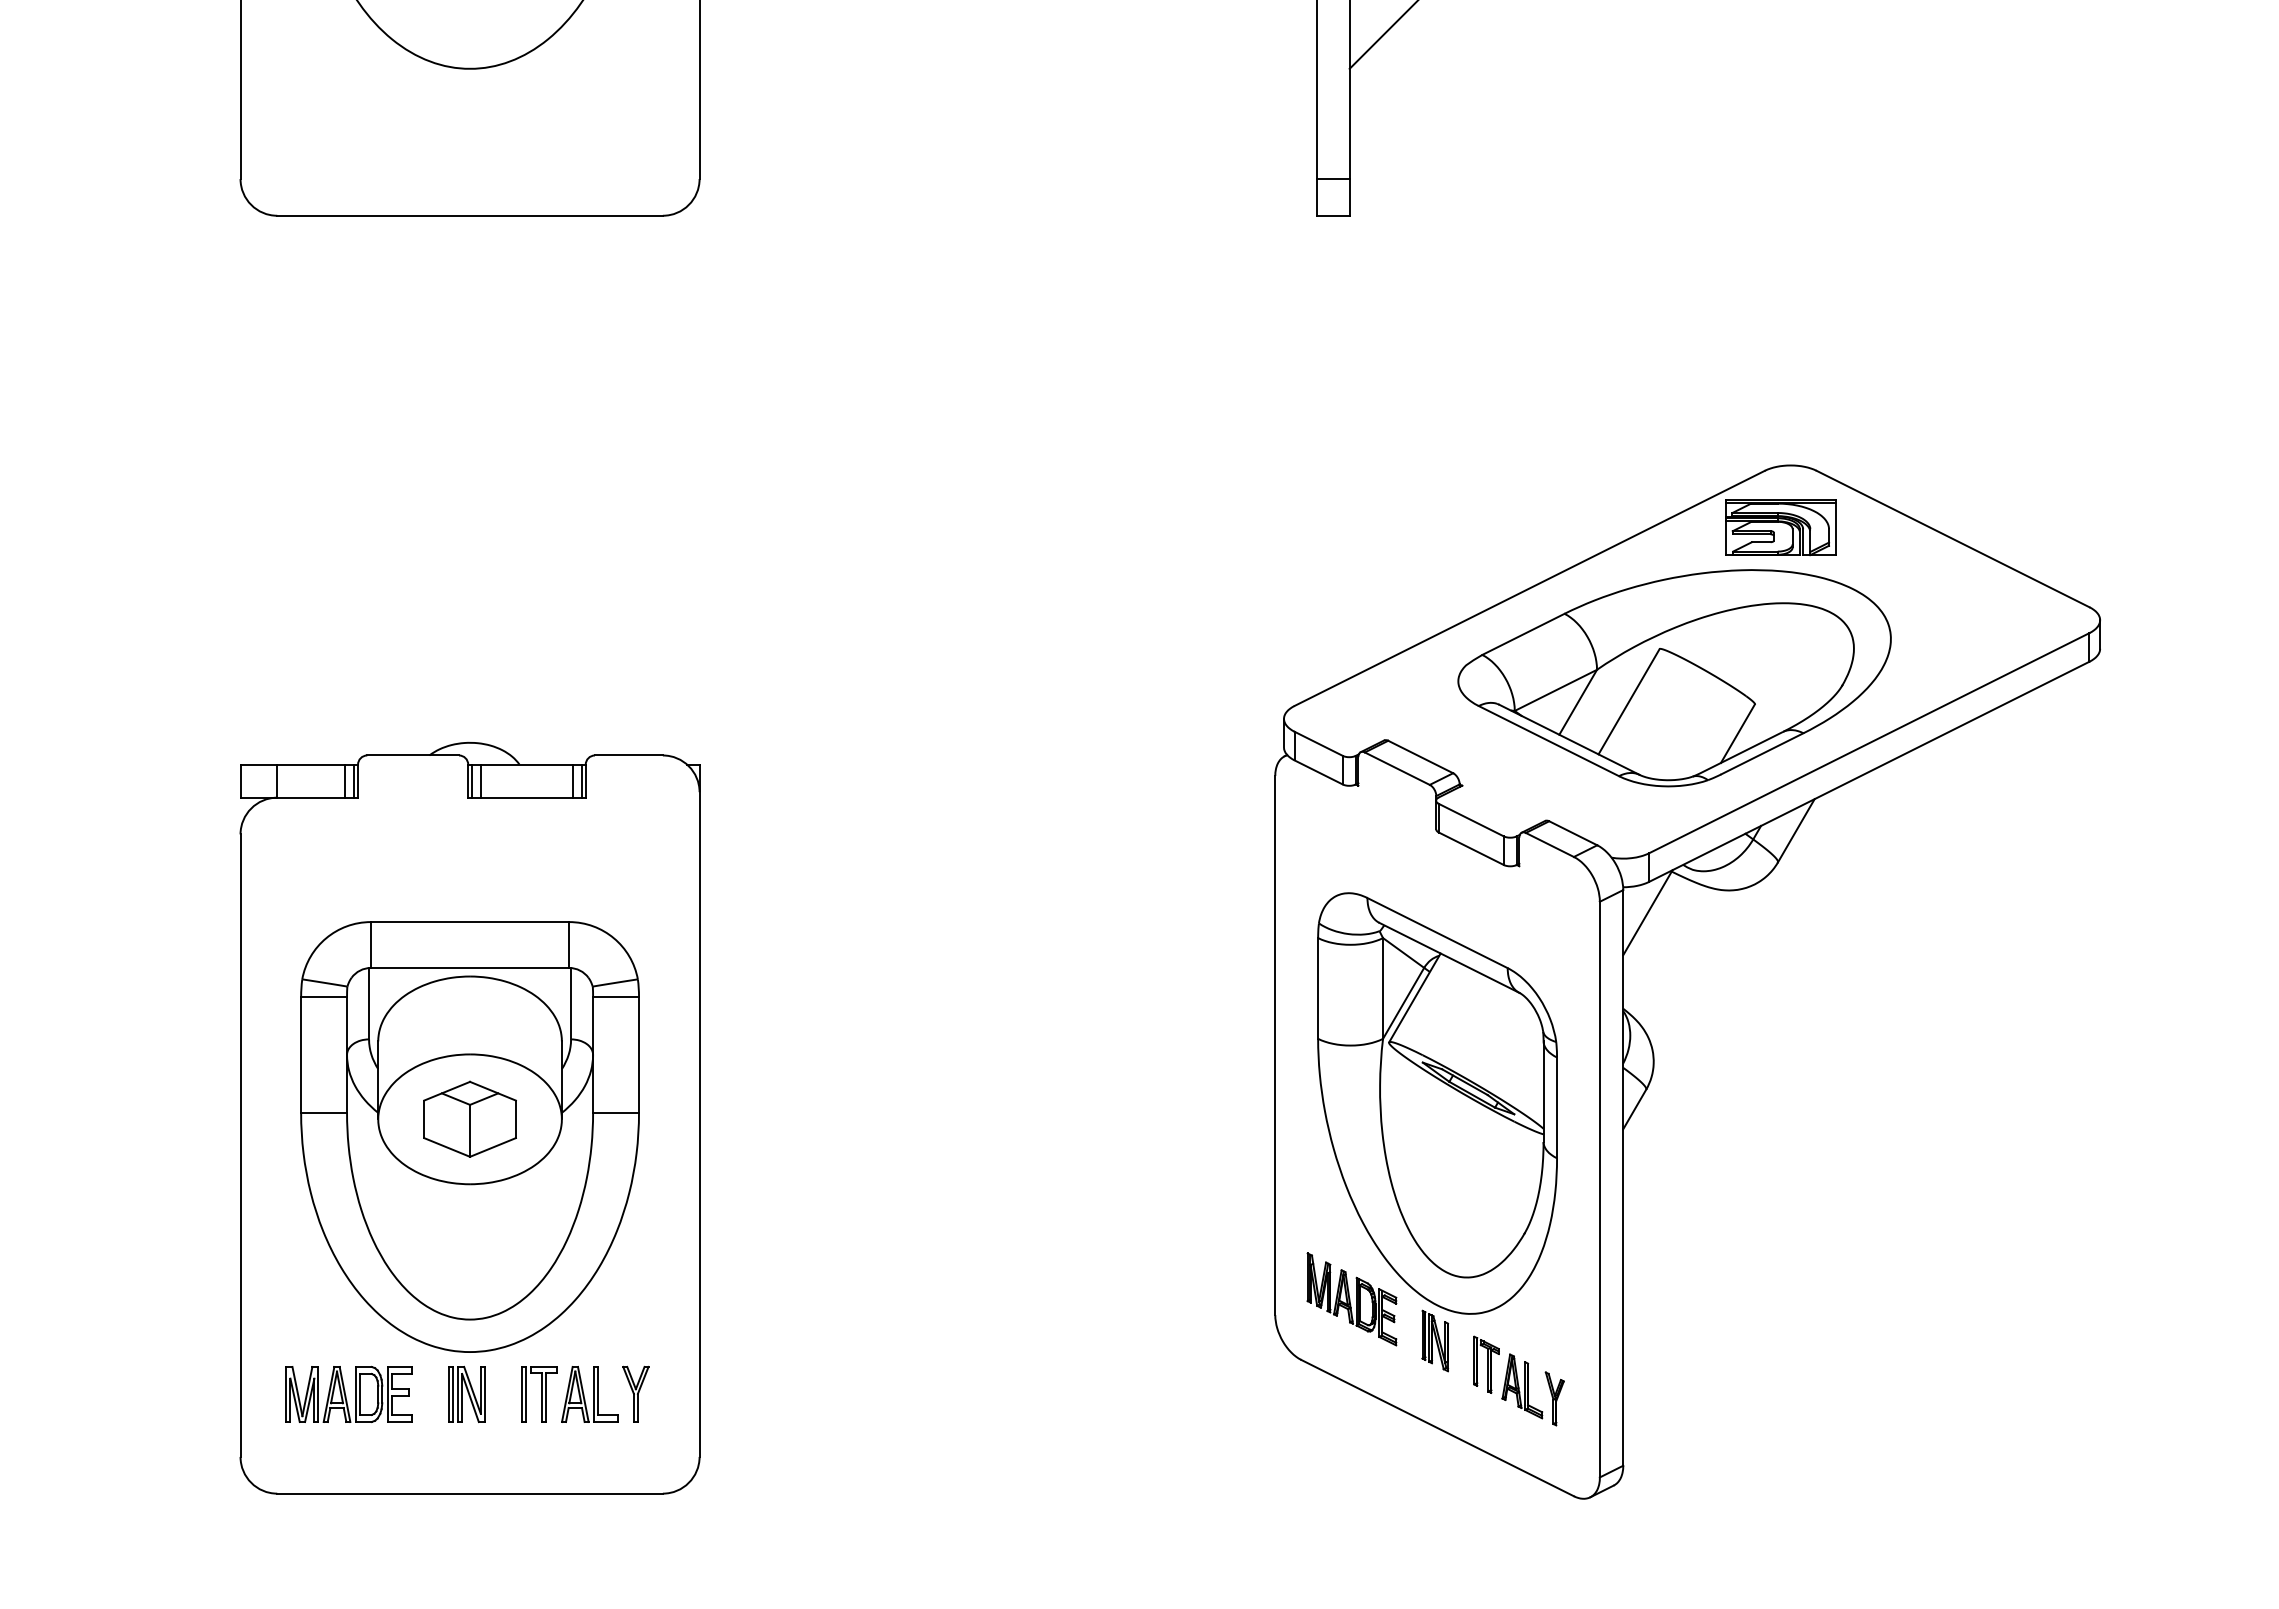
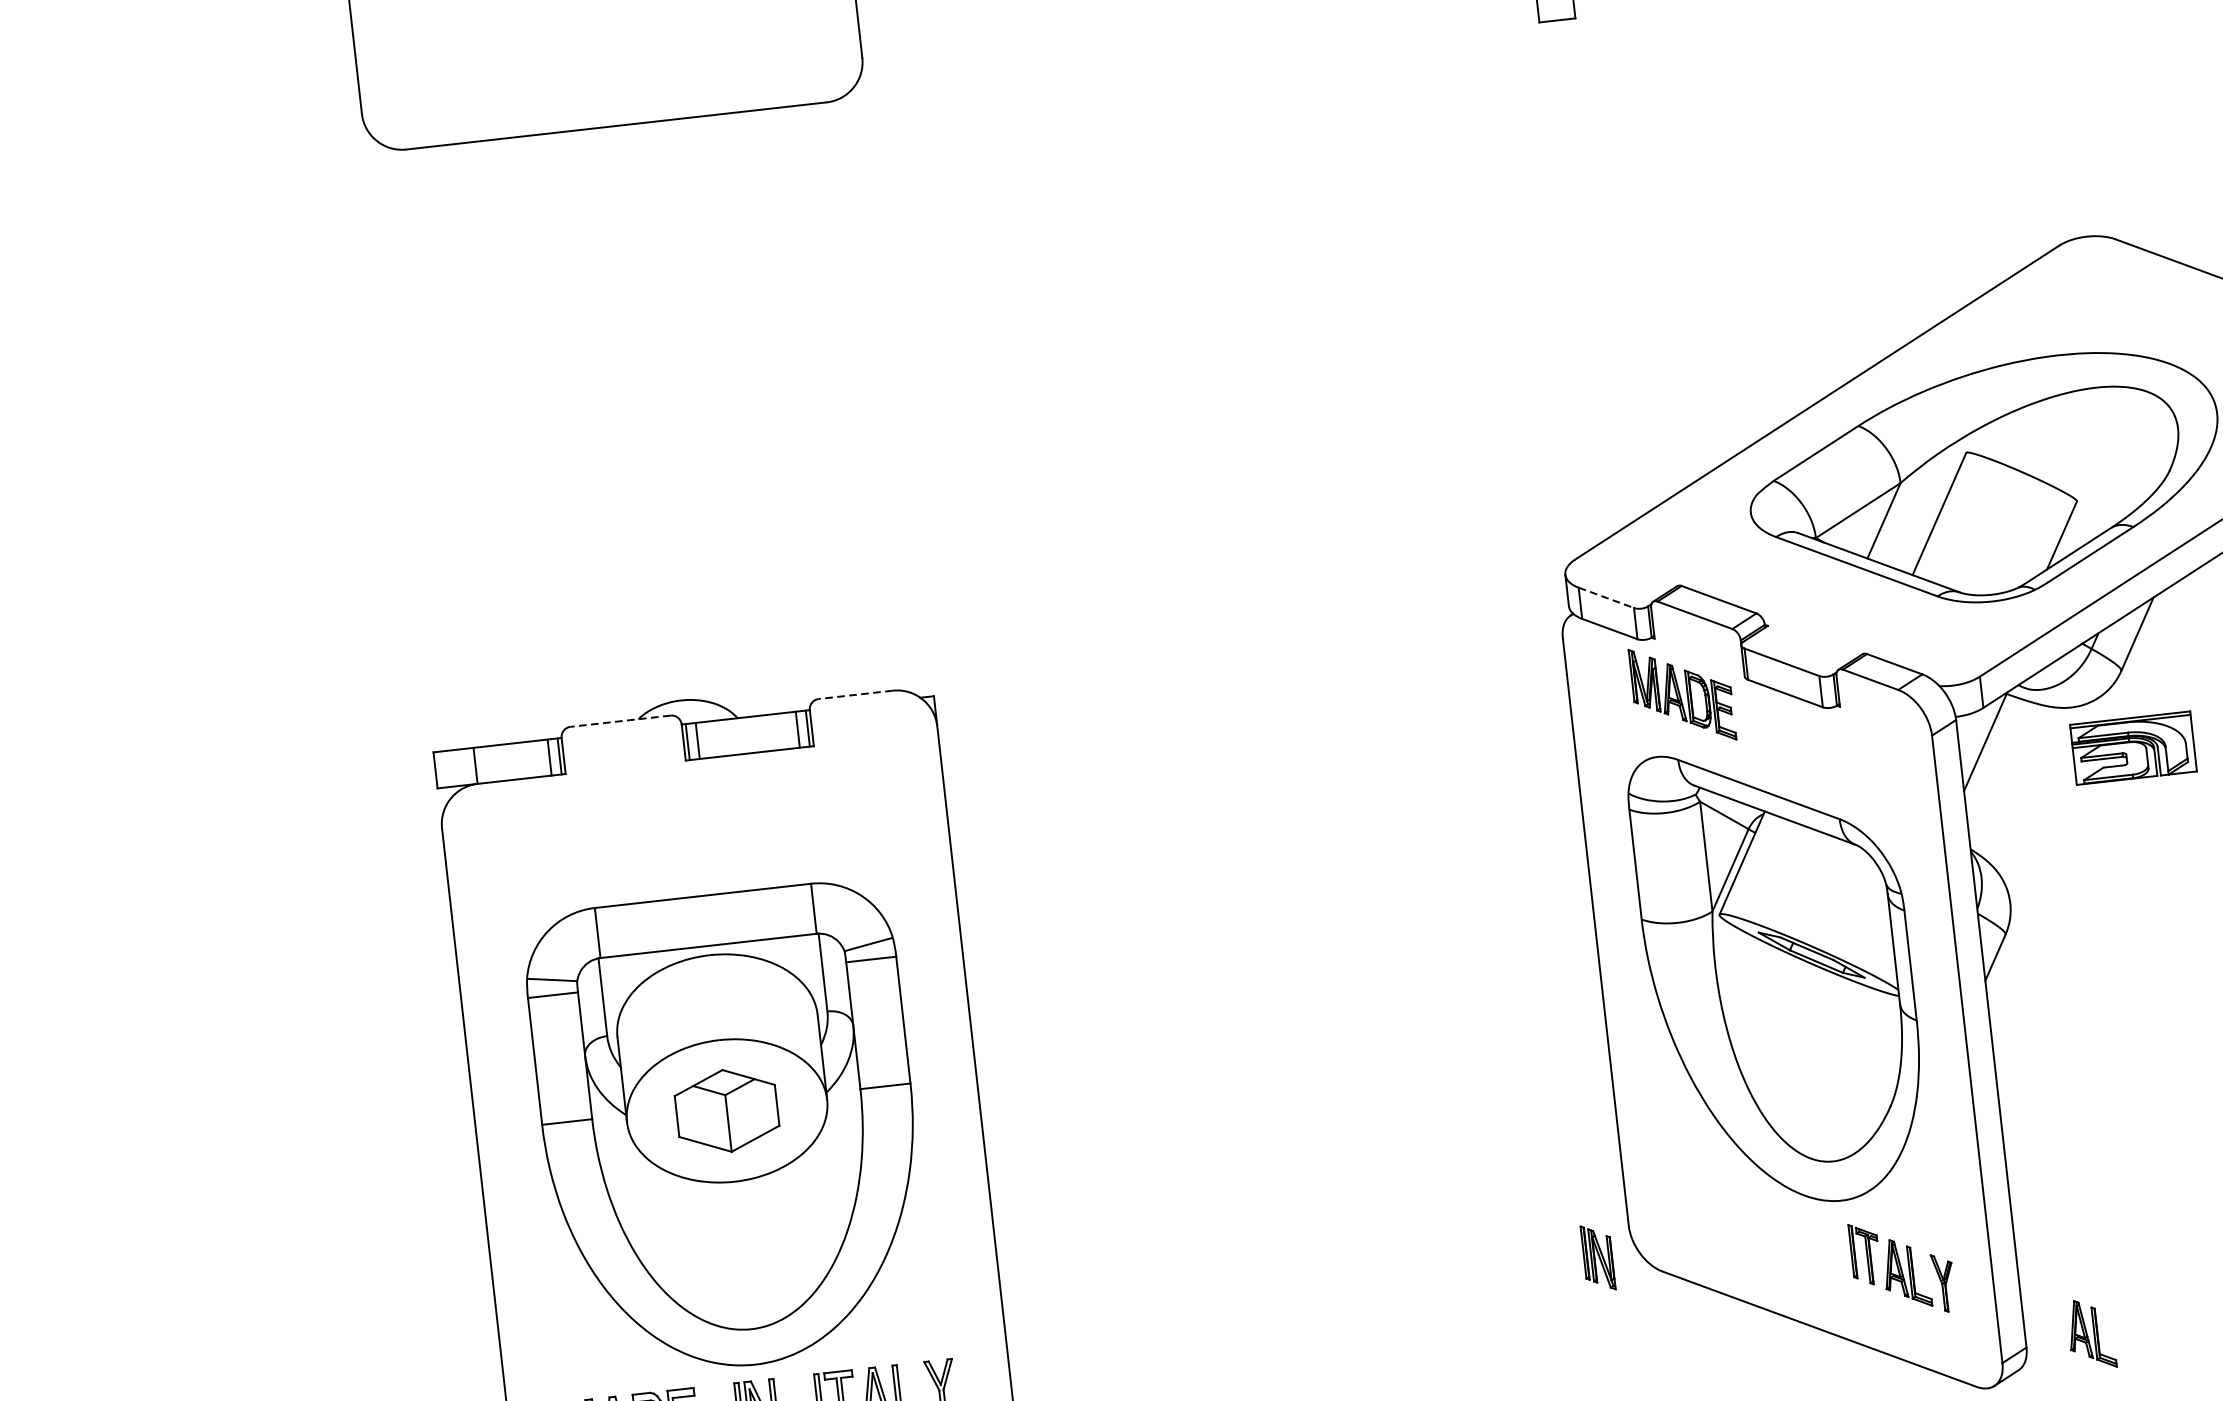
part: (1780, 527) -> (2132, 748), moved
line: (1318, 743) -> (1605, 597), solid -> dashed
line: (413, 755) -> (620, 721), solid -> dashed
line: (628, 755) -> (855, 694), solid -> dashed
part: (1351, 1299) -> (1682, 694), moved
part: (1434, 1340) -> (1597, 1257), moved
part: (1683, 1460) -> (2091, 1334), added

